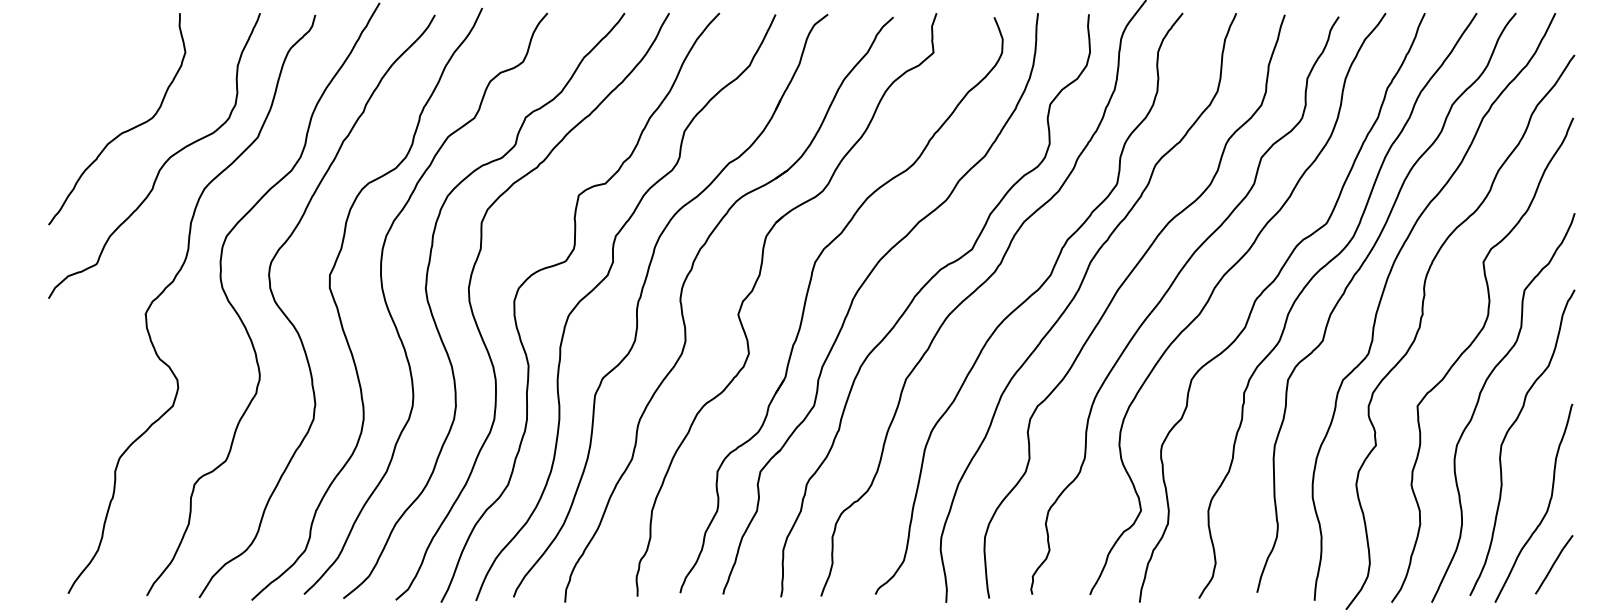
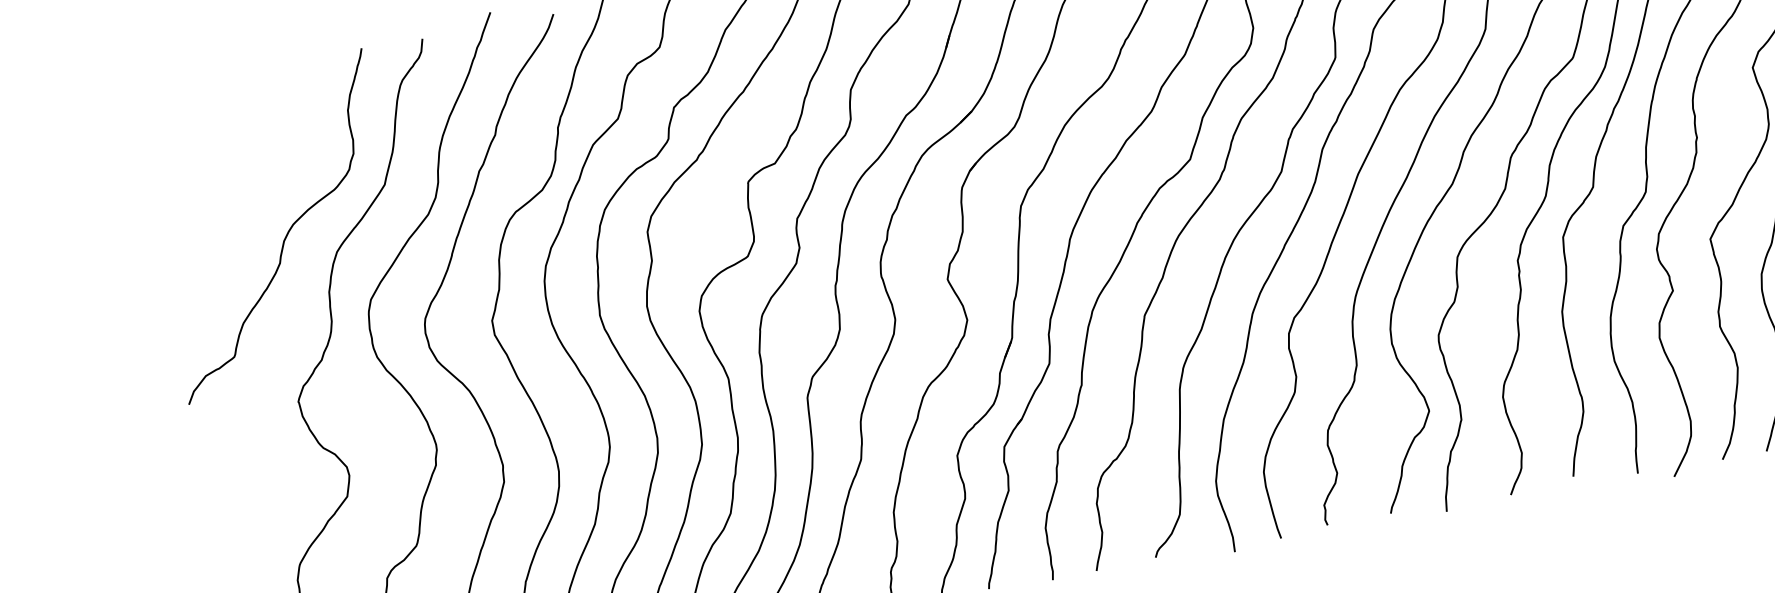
curve: (123, 131) -> (236, 206), removed

